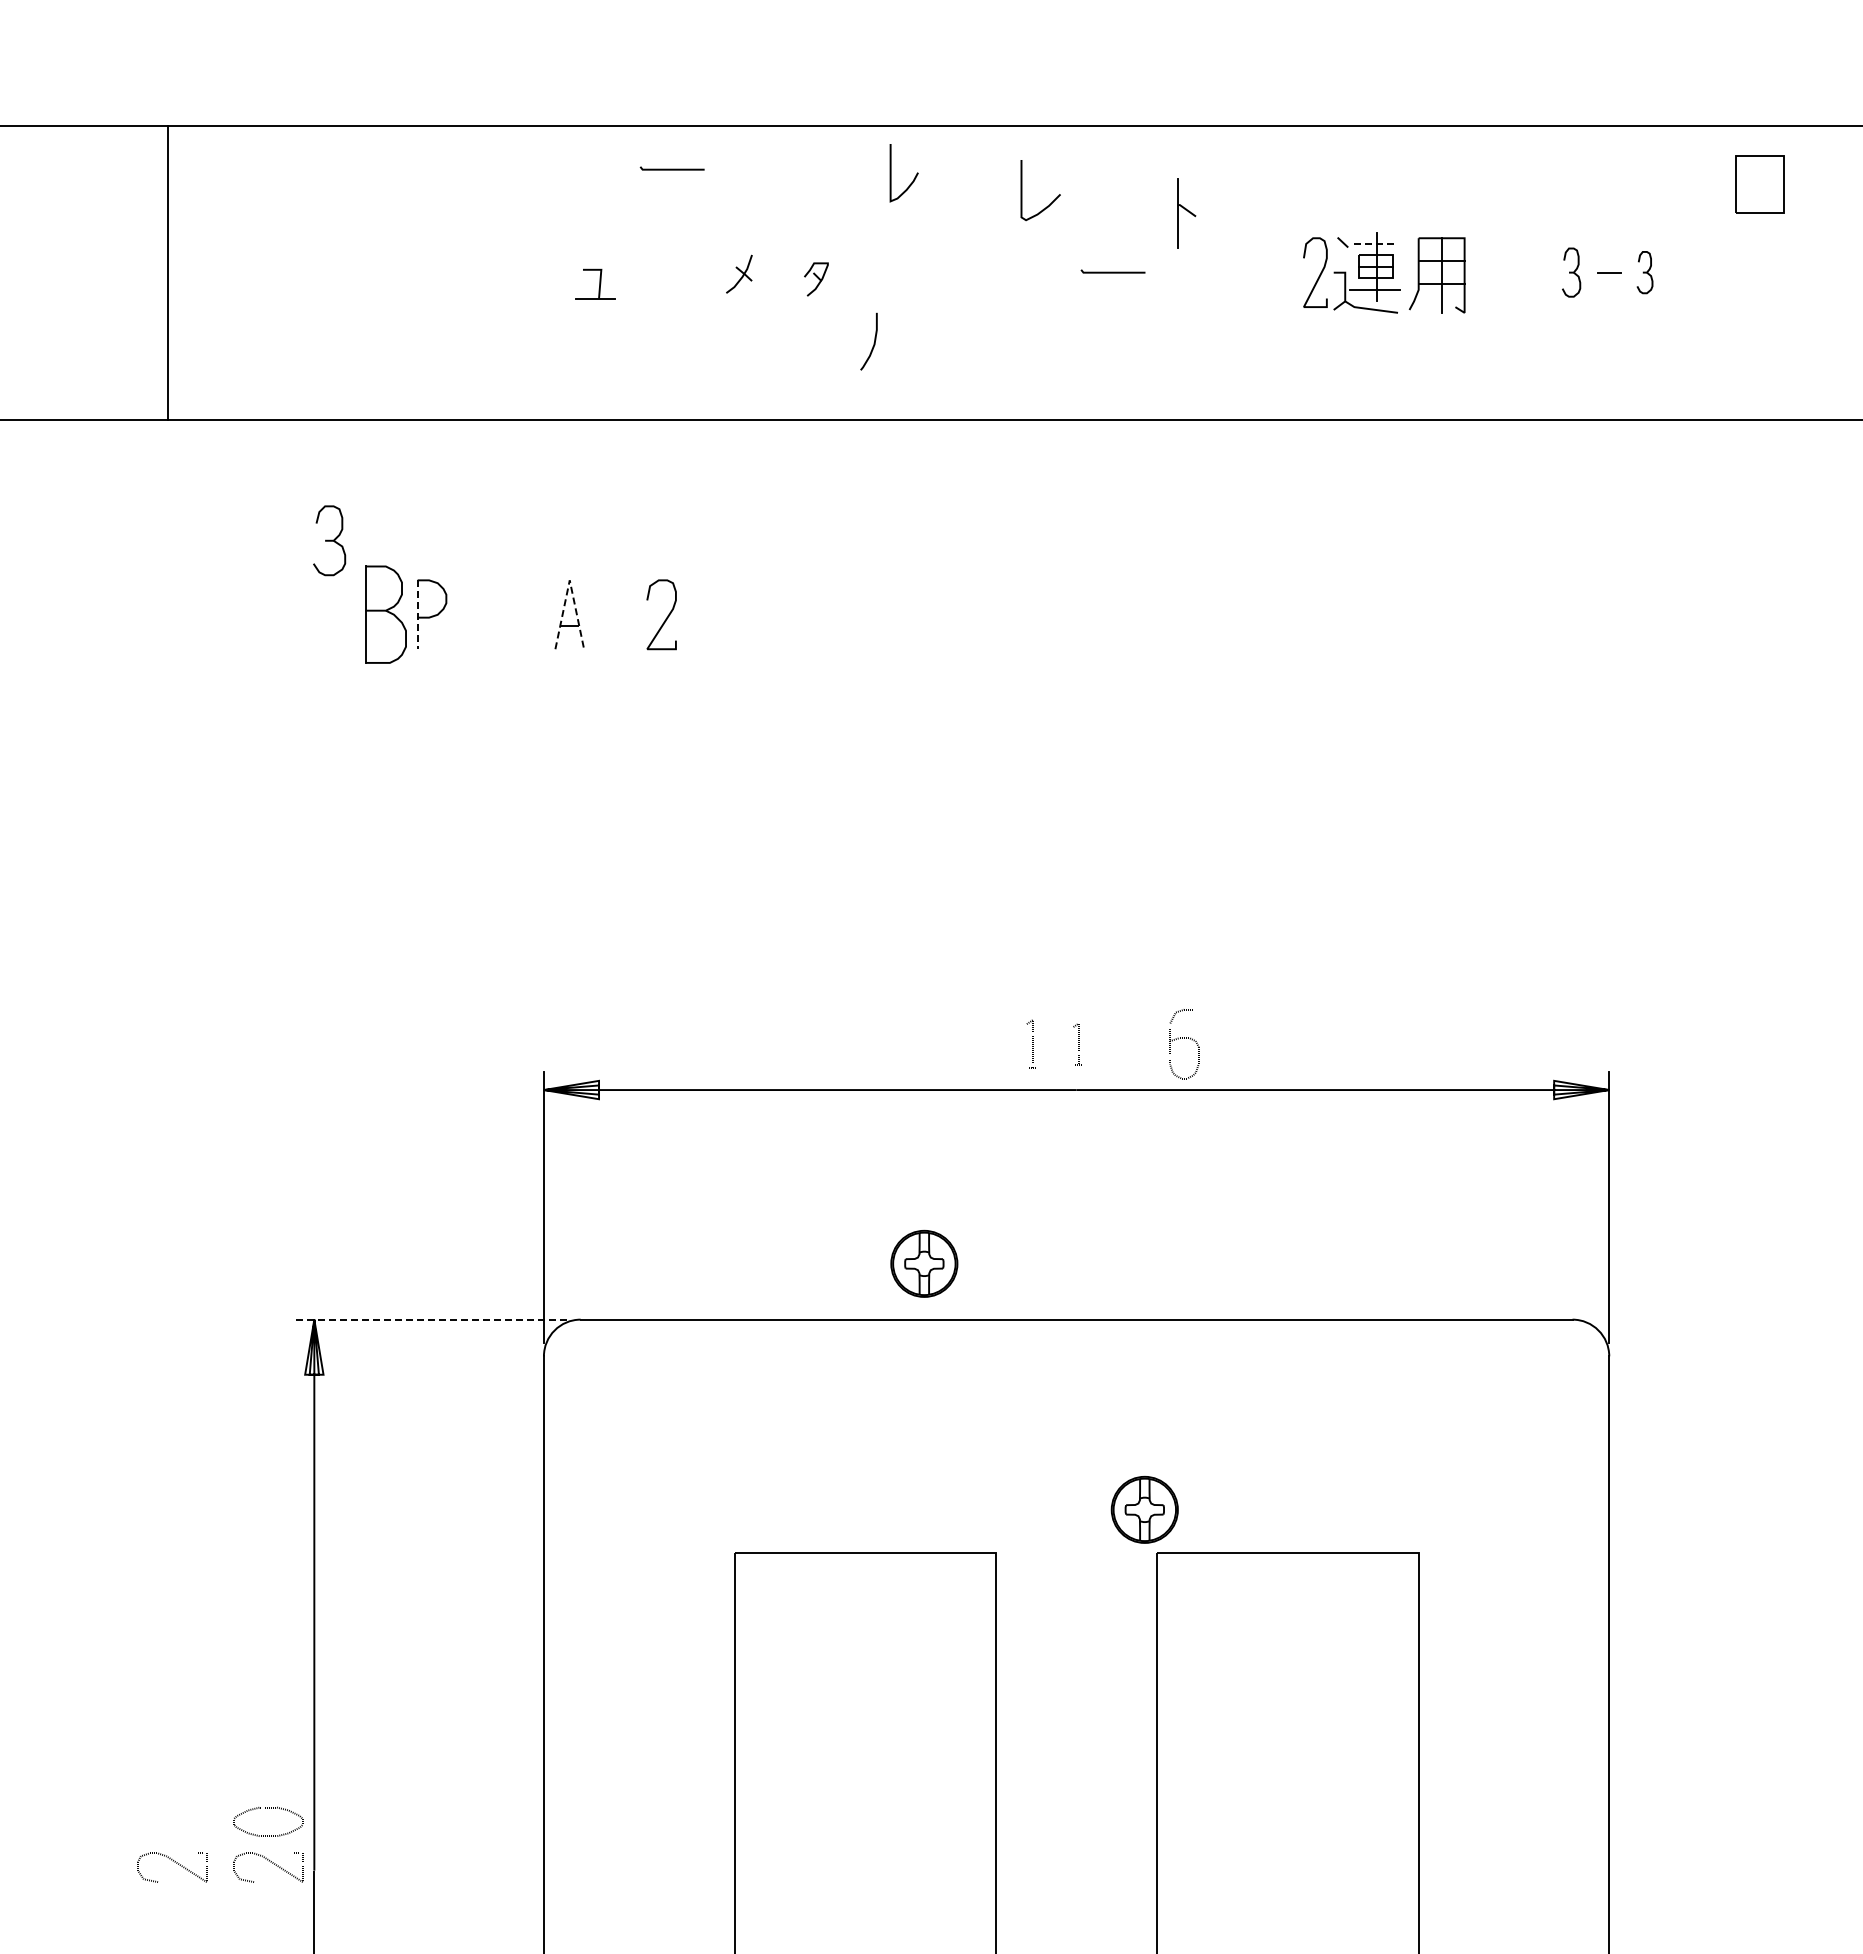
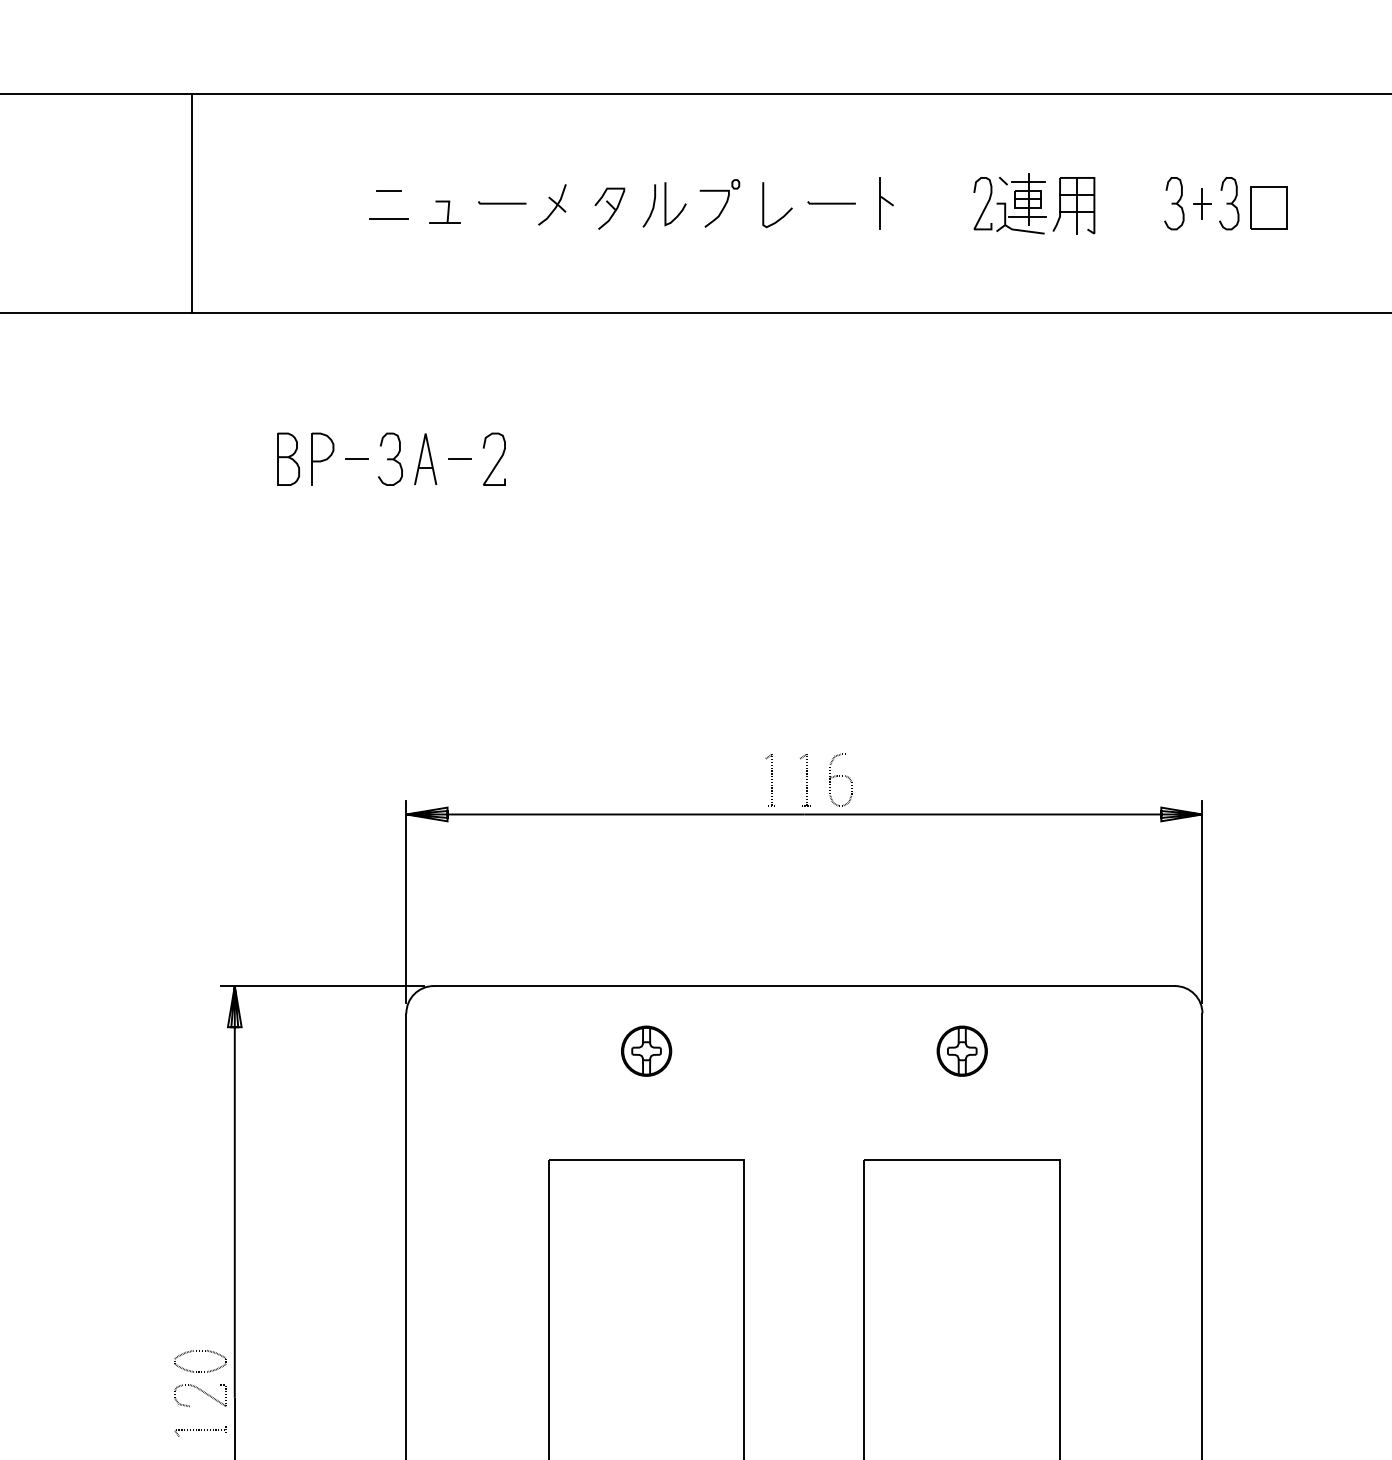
line: (671, 168) -> (501, 202), moved
curve: (913, 179) -> (682, 208), moved
part: (1759, 184) -> (1268, 208), moved
curve: (1052, 201) -> (786, 213), moved
part: (1186, 213) -> (886, 203), moved
line: (1376, 243) -> (1028, 181), dashed -> solid
line: (520, 255) -> (388, 190), added
line: (167, 272) -> (191, 203), moved
part: (1571, 272) -> (1174, 203), size x1.43
line: (1609, 272) -> (1202, 203), added
part: (1644, 272) -> (1228, 203), size x1.67
part: (739, 273) -> (552, 204), size x1.43
part: (969, 274) -> (724, 205), added
part: (816, 279) -> (610, 208), size x1.67
line: (520, 292) -> (388, 218), added
curve: (873, 343) -> (652, 207), moved
part: (329, 540) -> (390, 459), moved
line: (569, 580) -> (425, 433), dashed -> solid
part: (386, 614) -> (288, 459), size x0.71
line: (477, 614) -> (356, 459), added
line: (615, 614) -> (459, 459), added
line: (417, 615) -> (311, 459), dashed -> solid
curve: (1184, 1038) -> (840, 775), moved
part: (1031, 1044) -> (770, 780), size x1.43
part: (1077, 1044) -> (805, 780), size x1.67
part: (924, 1263) -> (646, 1050), moved
line: (430, 1319) -> (321, 985), dashed -> solid
part: (1144, 1509) -> (962, 1050), moved
curve: (174, 1862) -> (130, 1391), removed
part: (268, 1915) -> (200, 1431), added

